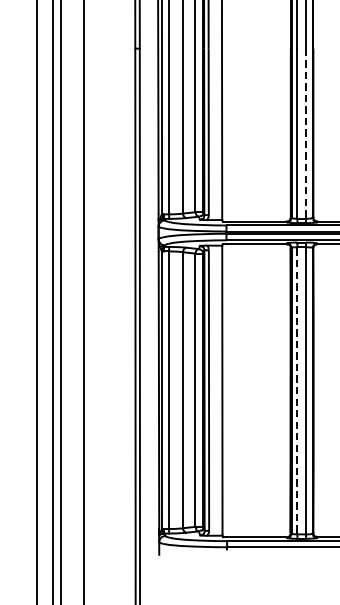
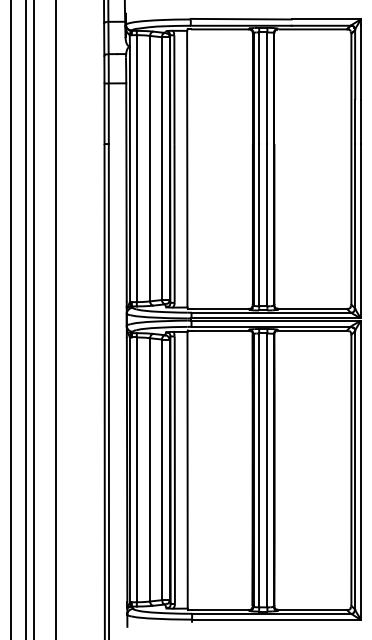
line: (306, 132) -> (267, 224), dashed -> solid
line: (297, 390) -> (259, 470), dashed -> solid

